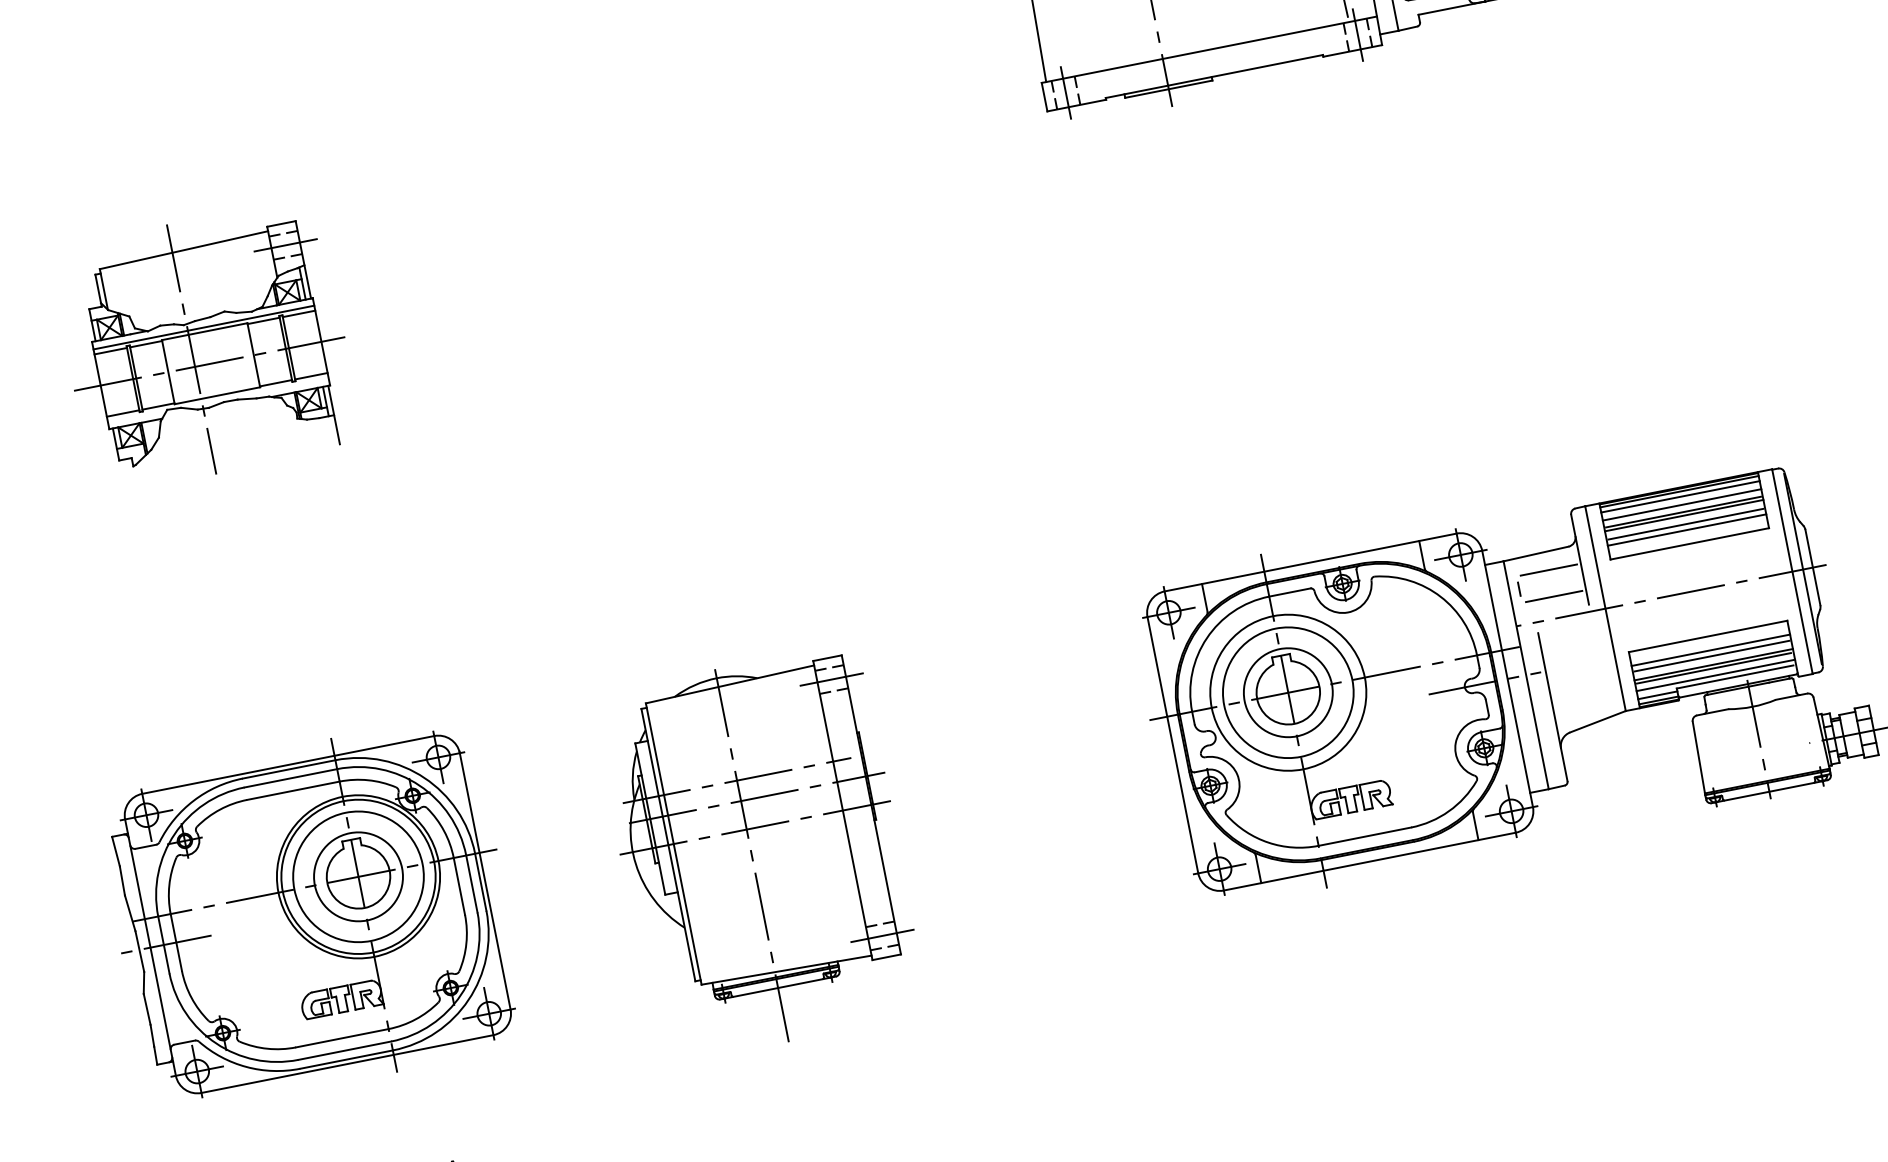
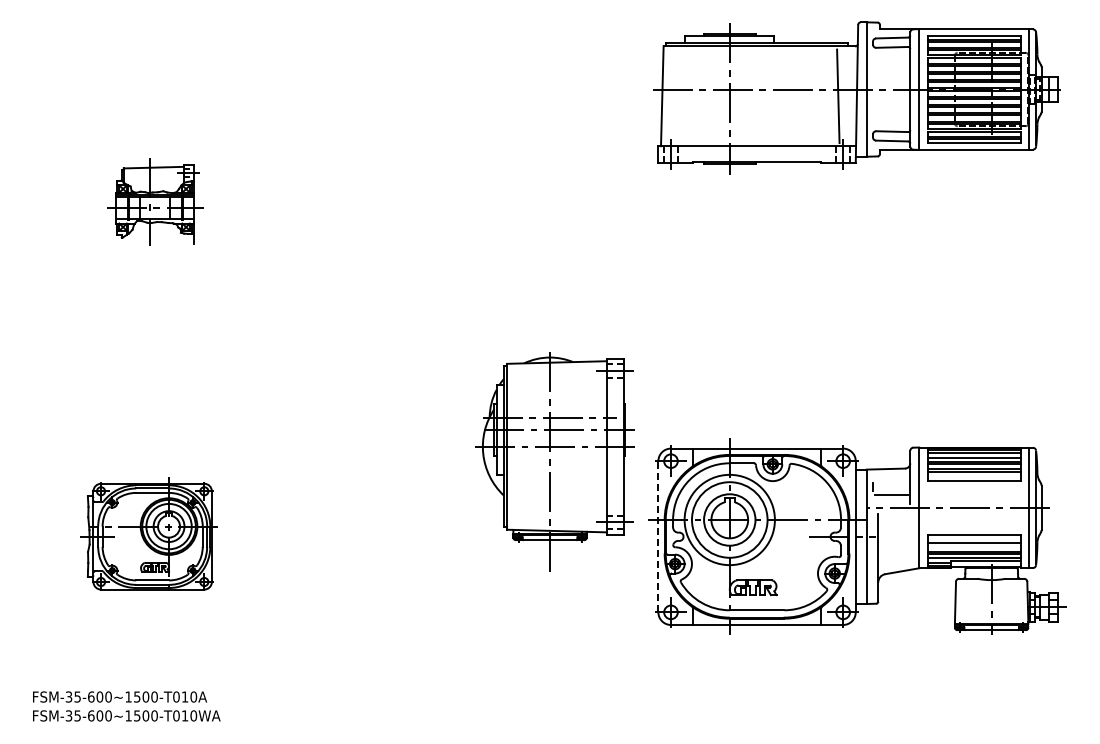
part: (205, 345) -> (154, 201), size x0.6
line: (1548, 569) -> (891, 479), removed
line: (1712, 655) -> (974, 546), removed
line: (1172, 744) -> (658, 536), solid -> dashed
part: (759, 853) -> (554, 461), moved
part: (311, 915) -> (150, 536), size x0.6

